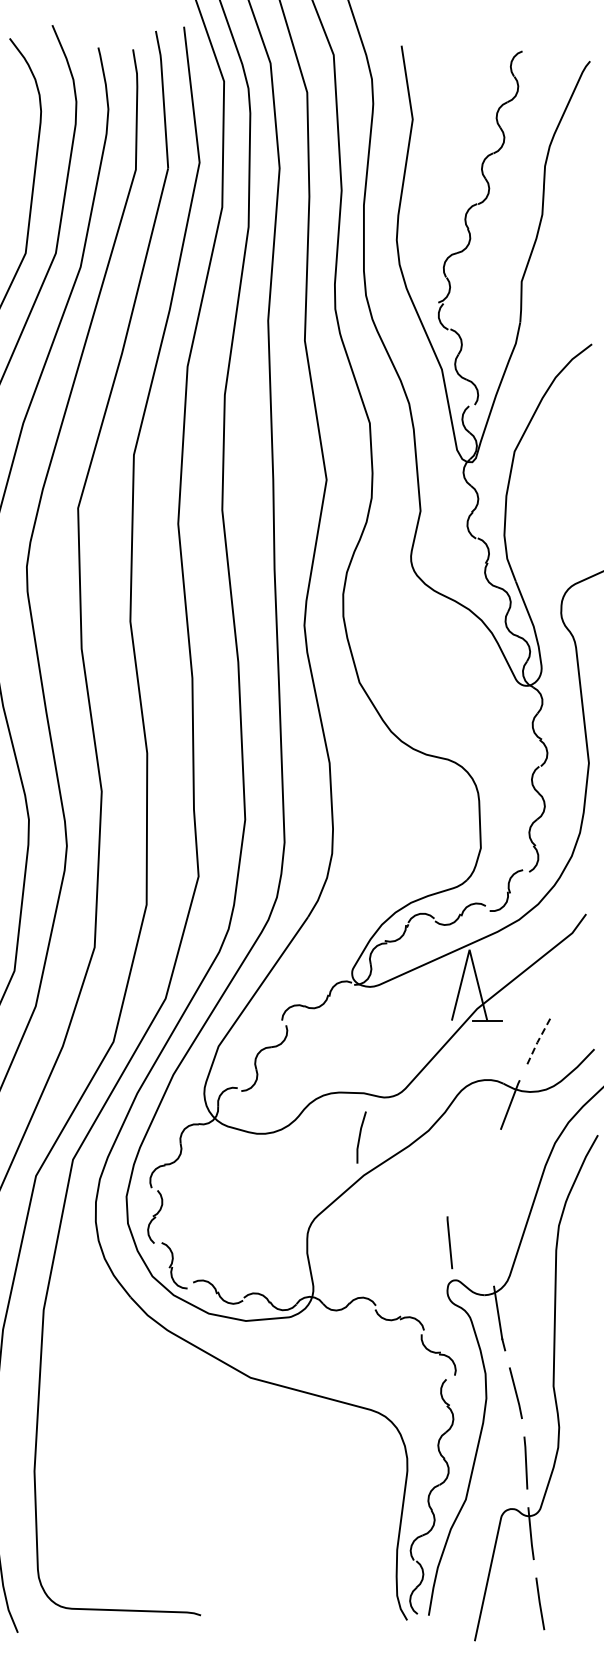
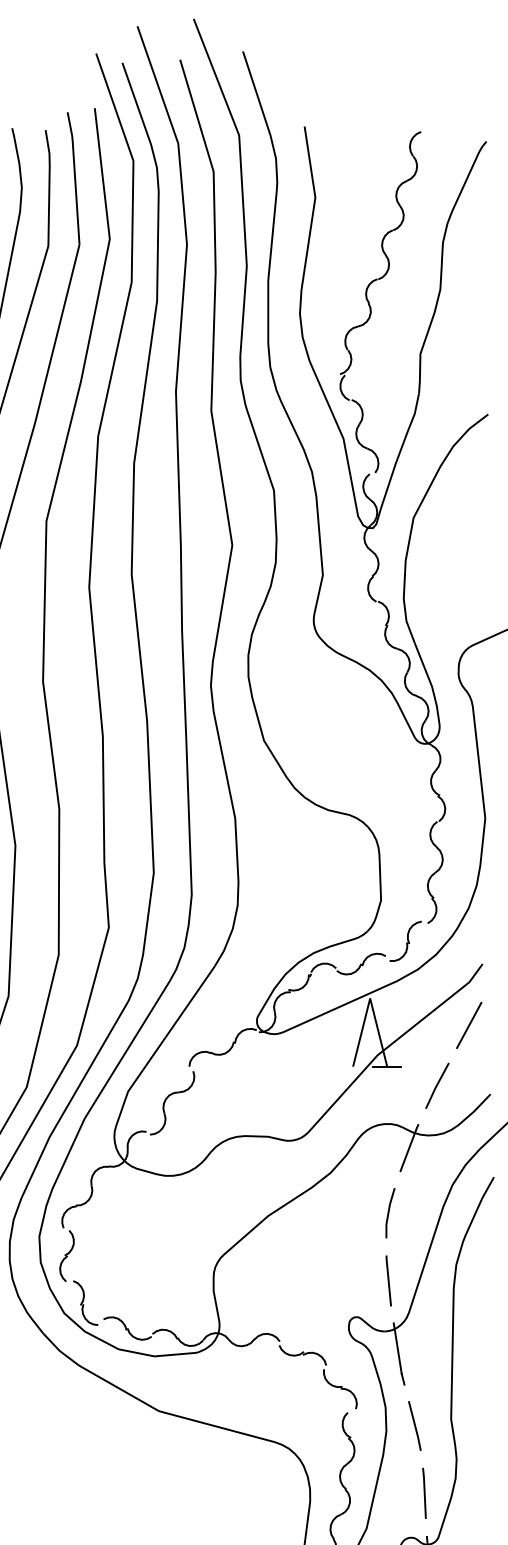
line: (571, 977) -> (468, 1025), added
line: (538, 1040) -> (436, 1085), dashed -> solid
line: (360, 1137) -> (389, 1213), moved
line: (449, 1242) -> (388, 1280), moved

